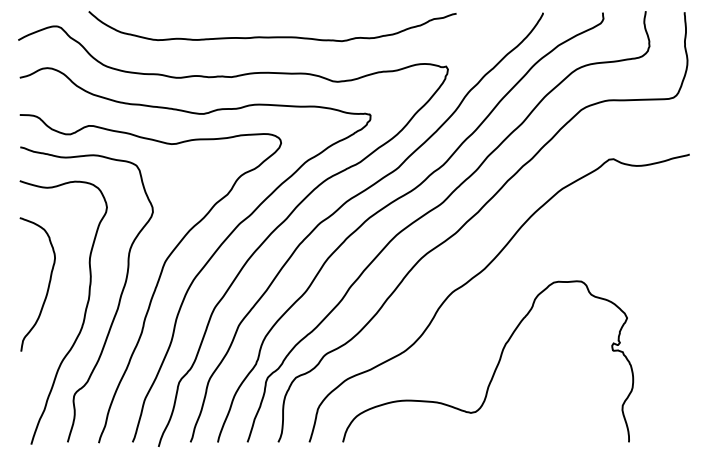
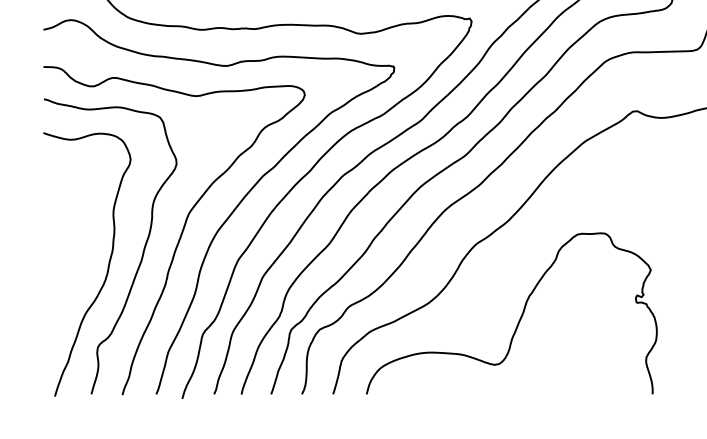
curve: (47, 287) -> (71, 239), removed

